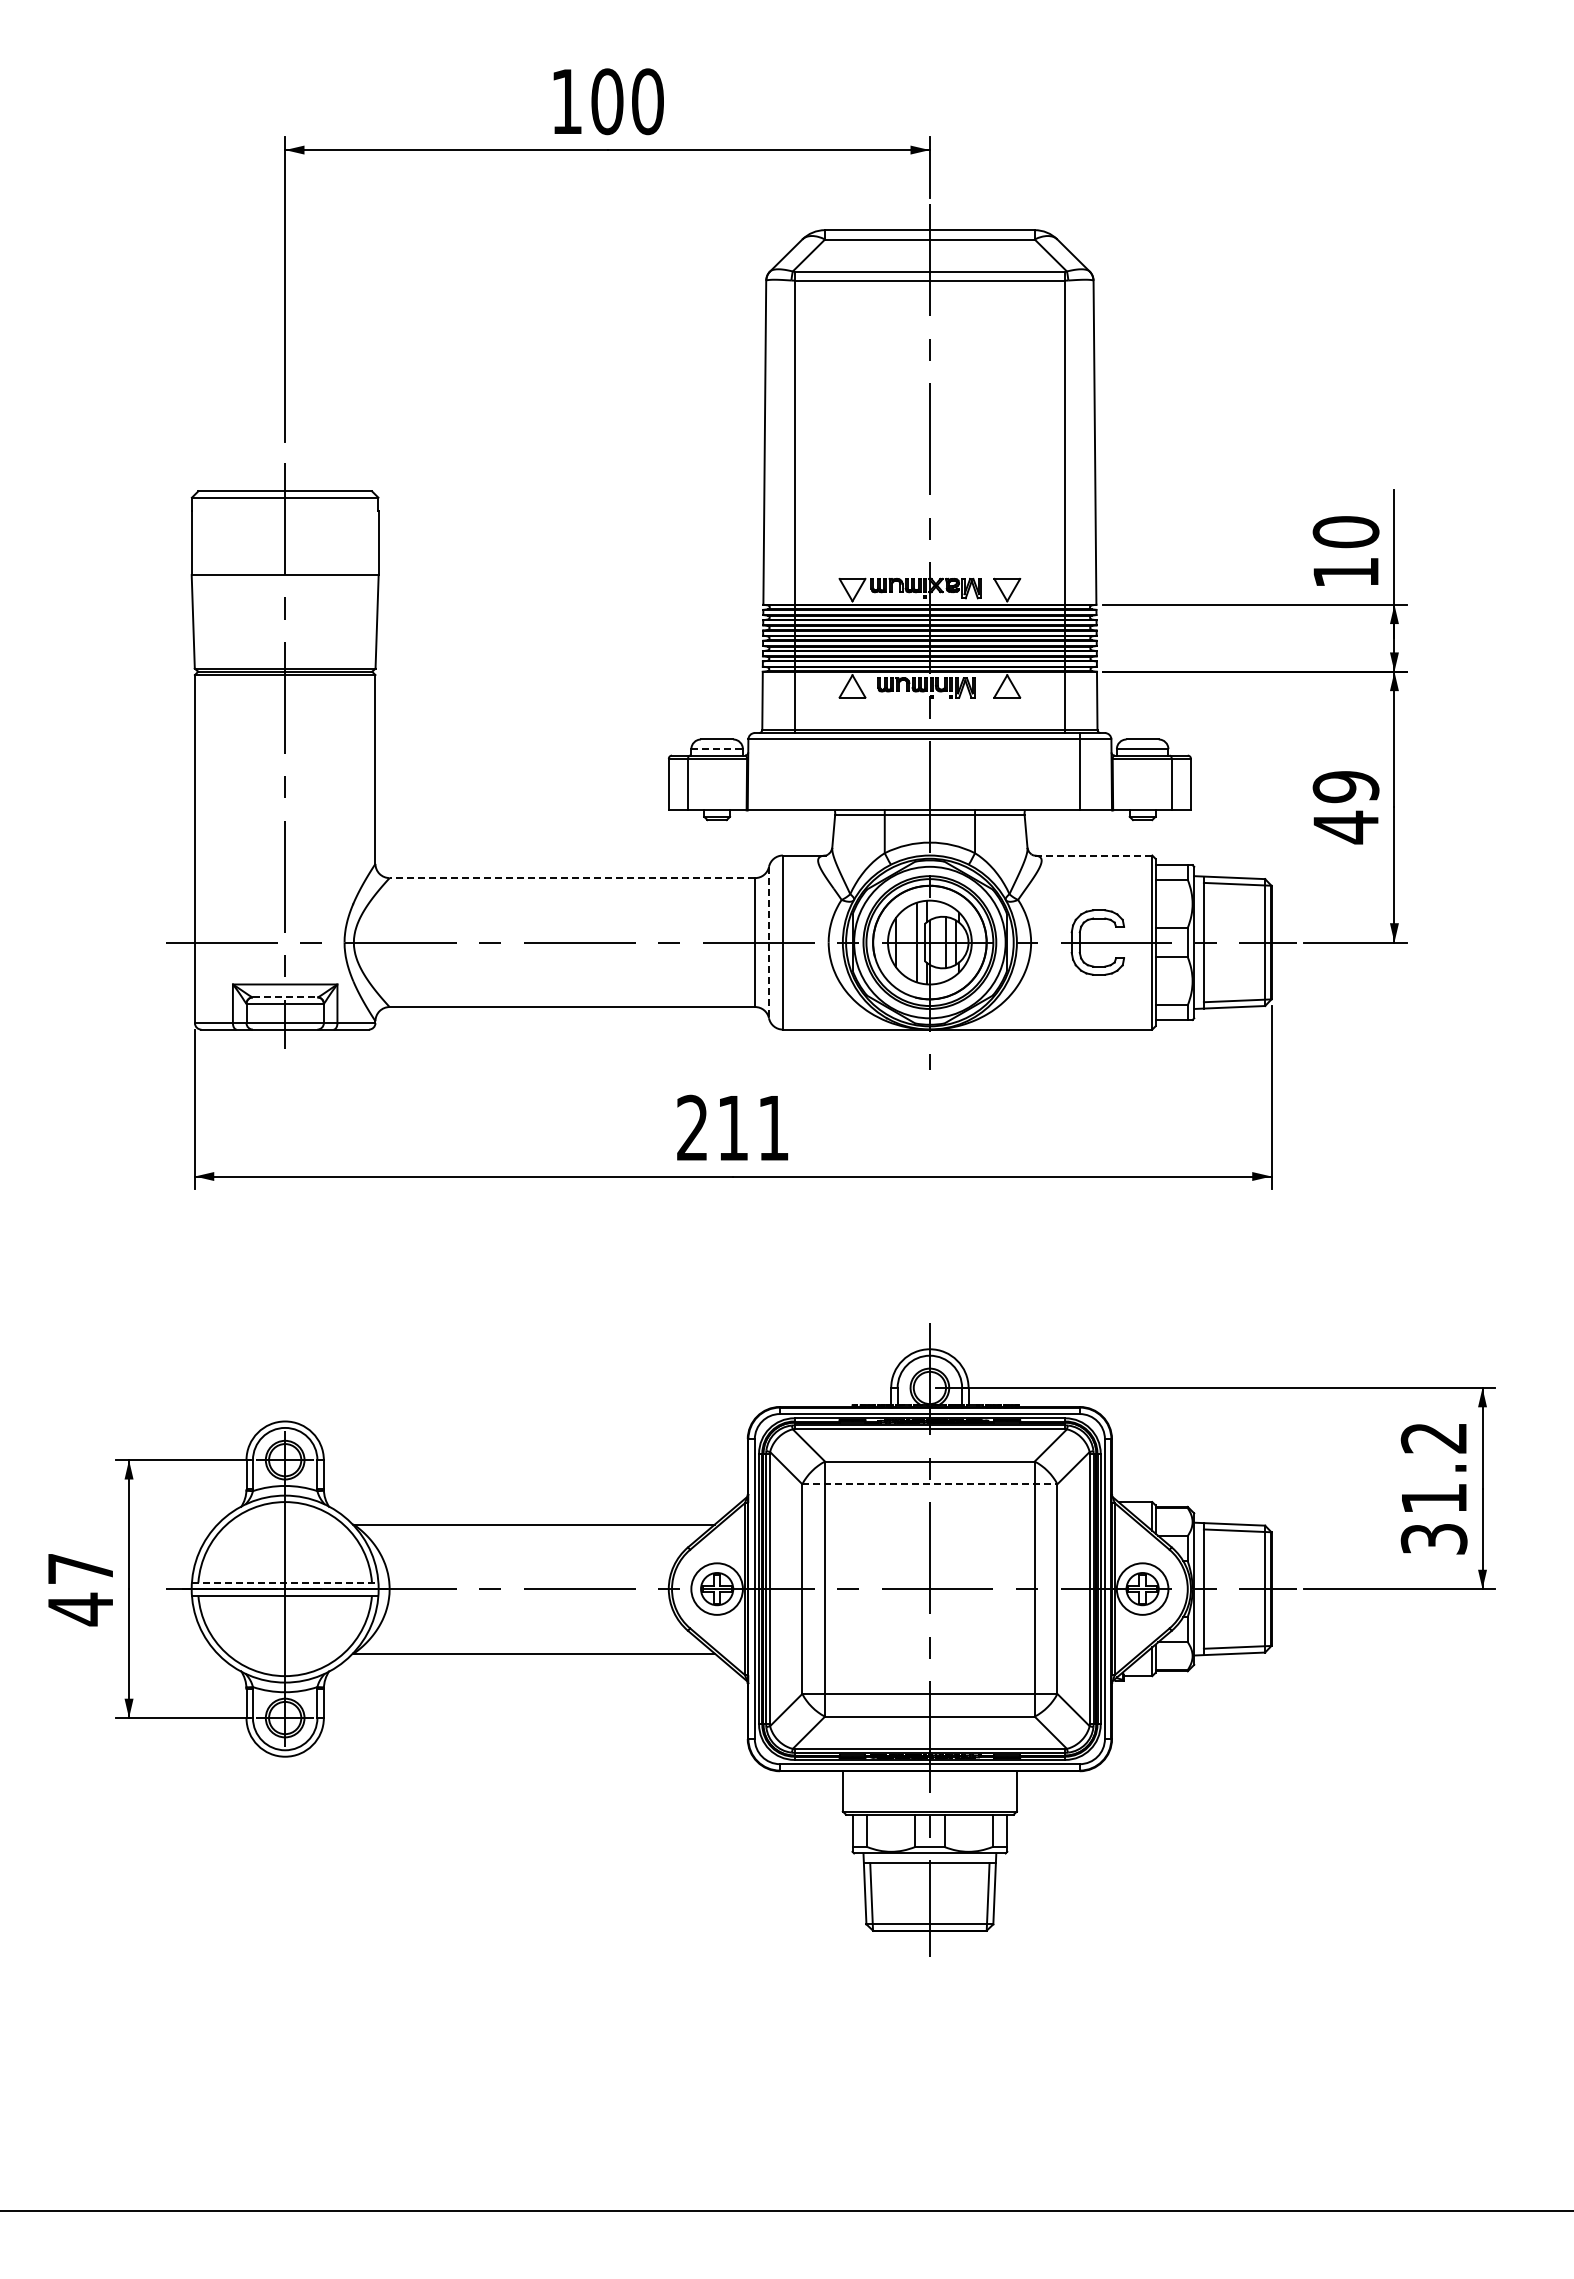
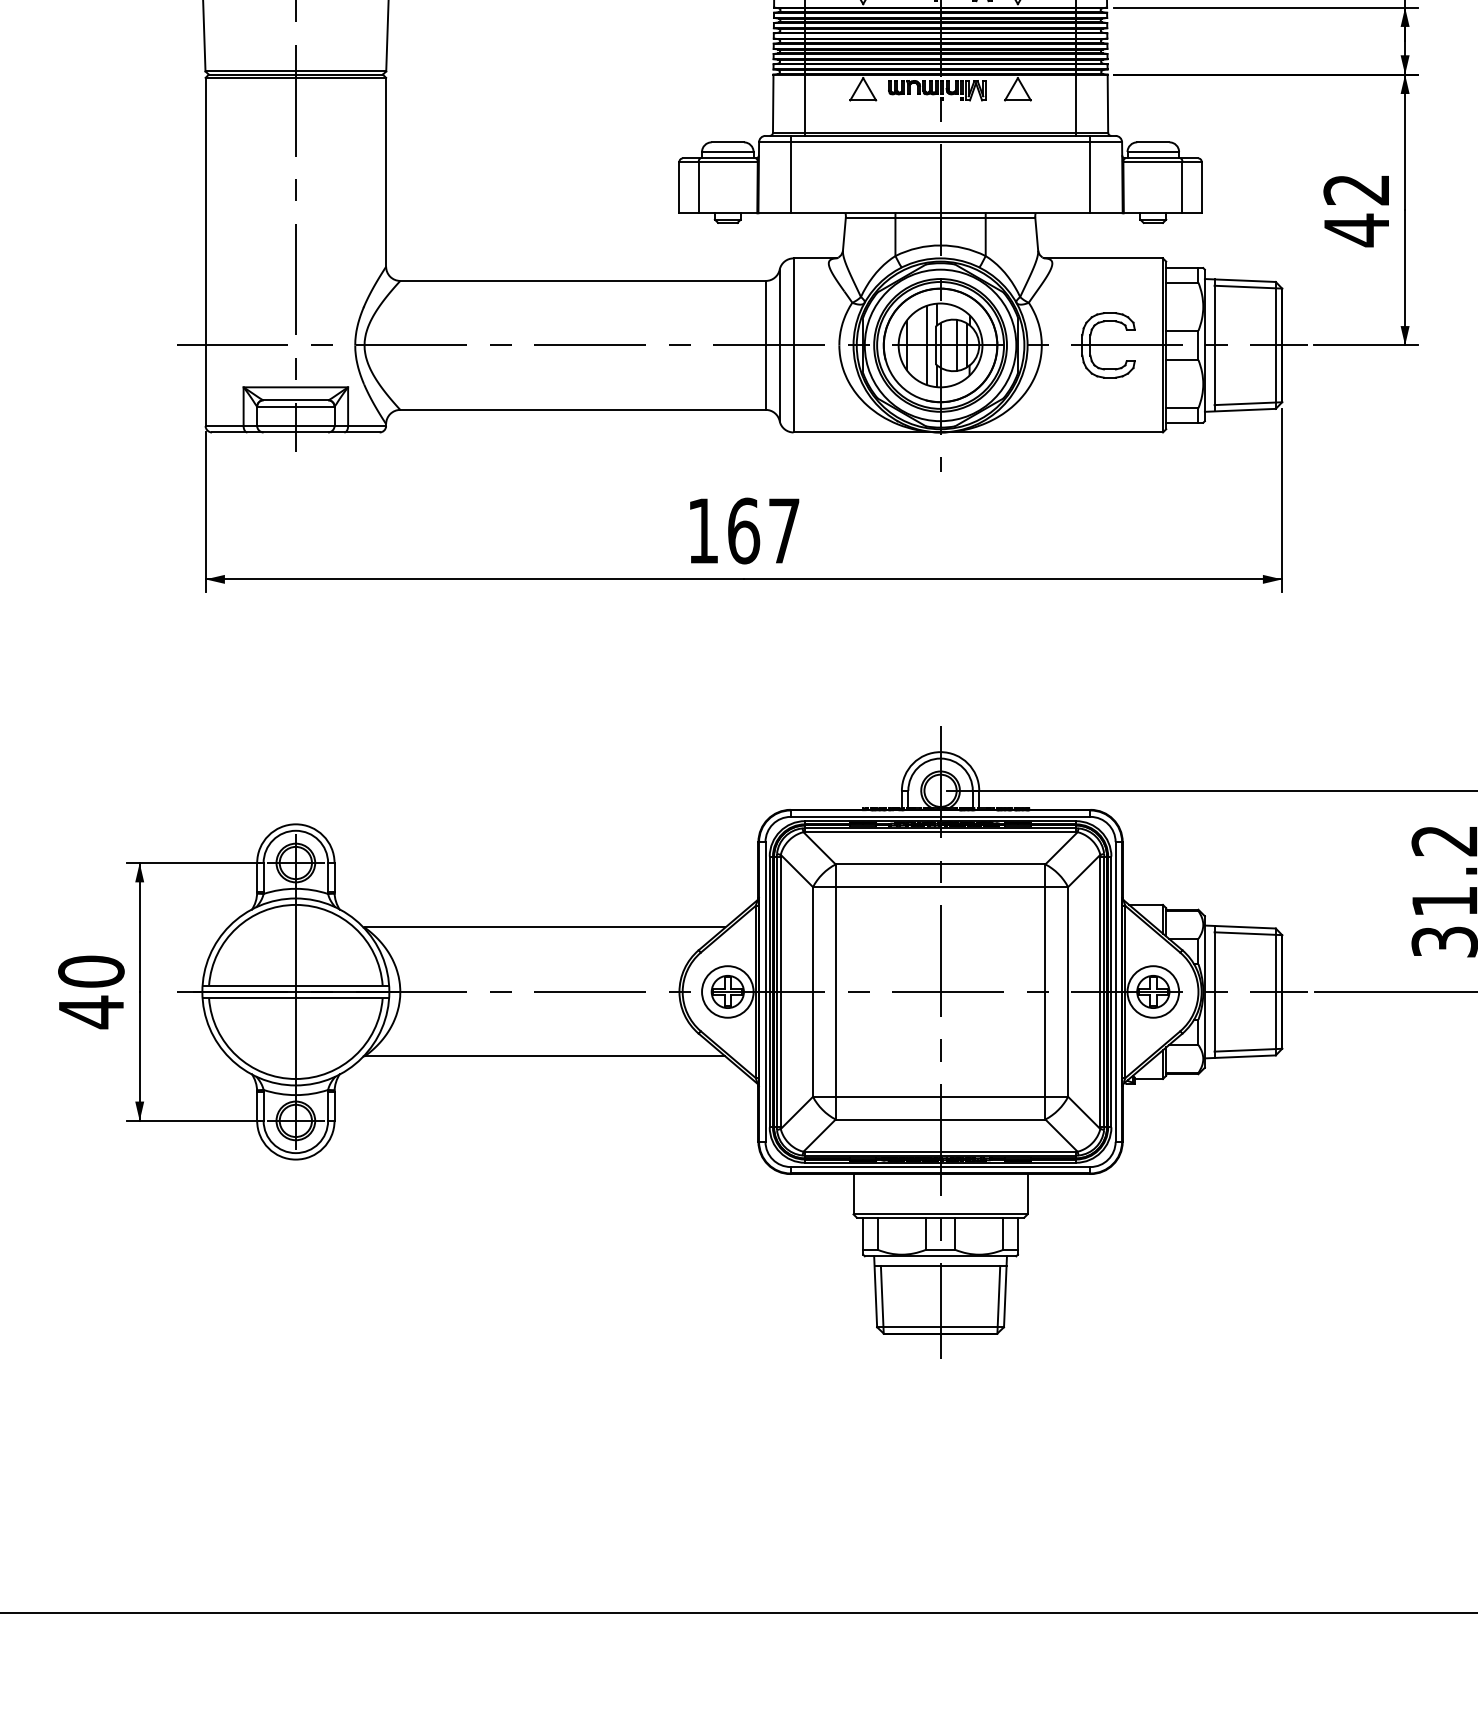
line: (717, 749) -> (728, 152), dashed -> solid
line: (780, 771) -> (791, 174), added
text: (1345, 787) -> (1356, 190), 49 -> 42
line: (1092, 855) -> (1103, 258), dashed -> solid
line: (572, 878) -> (583, 281), dashed -> solid
line: (769, 942) -> (780, 345), dashed -> solid
line: (285, 997) -> (296, 400), dashed -> solid
text: (732, 1127) -> (743, 530), 211 -> 167
line: (929, 1484) -> (940, 887), dashed -> solid
text: (80, 1568) -> (91, 971), 47 -> 40
line: (285, 1582) -> (296, 985), dashed -> solid

